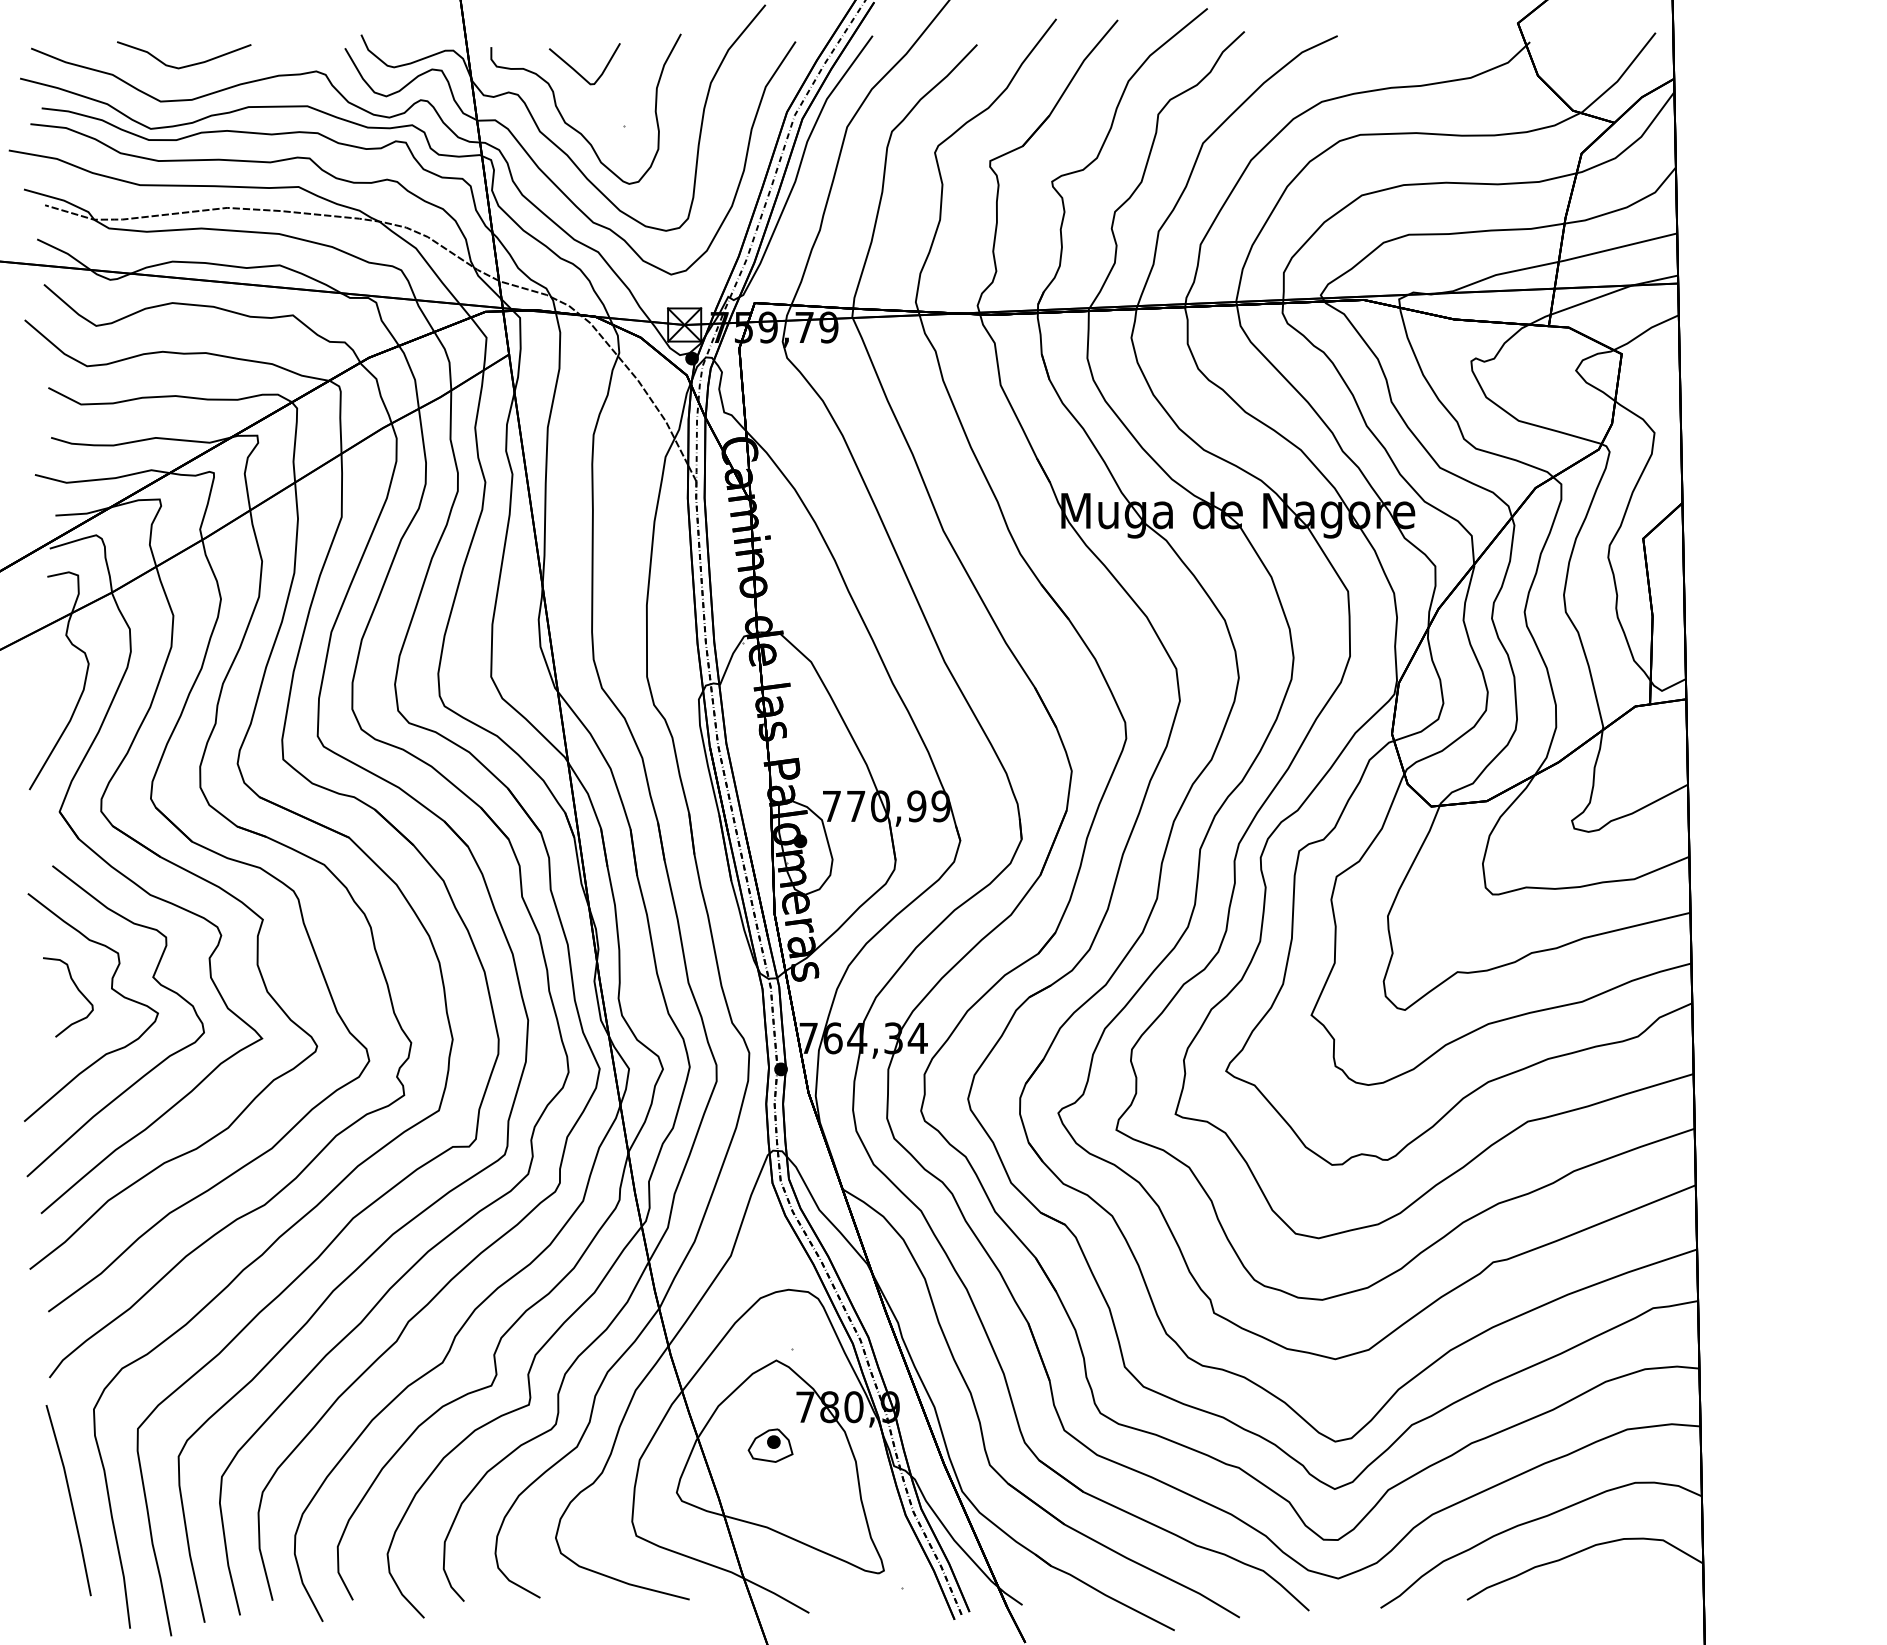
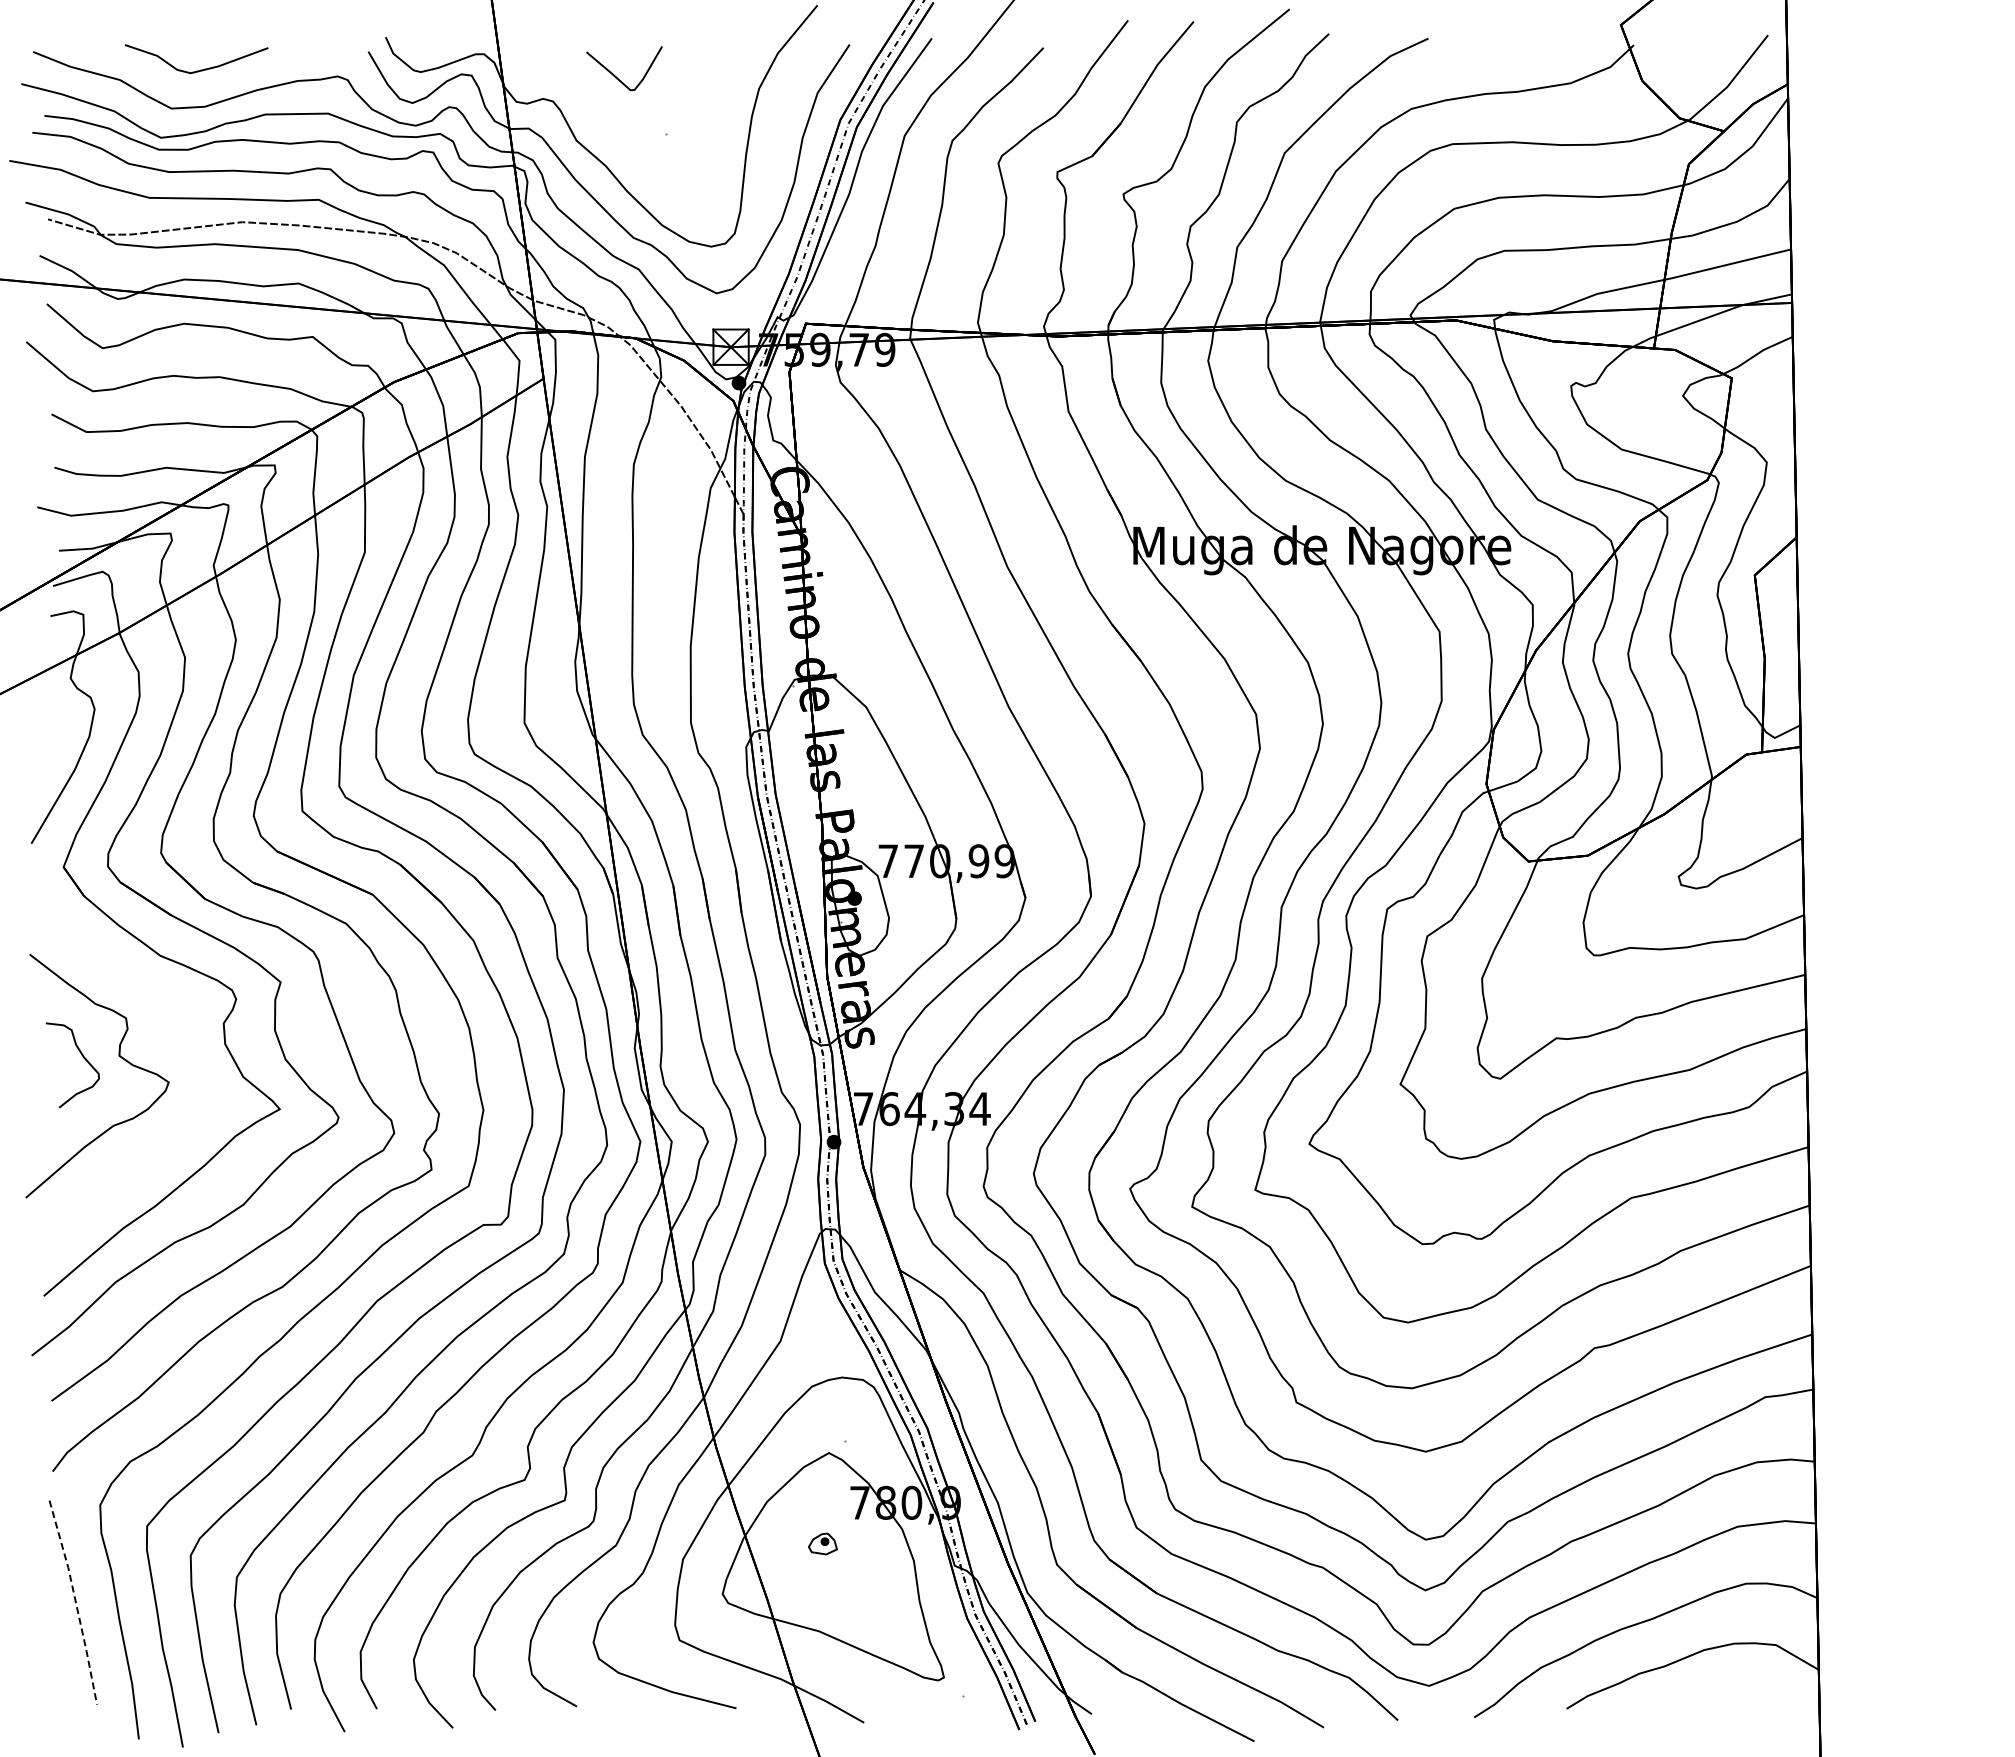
curve: (572, 126) -> (611, 135), removed
curve: (155, 980) -> (165, 1047), removed
part: (770, 1445) -> (822, 1543), size x0.6
line: (70, 1500) -> (75, 1602), solid -> dashed

